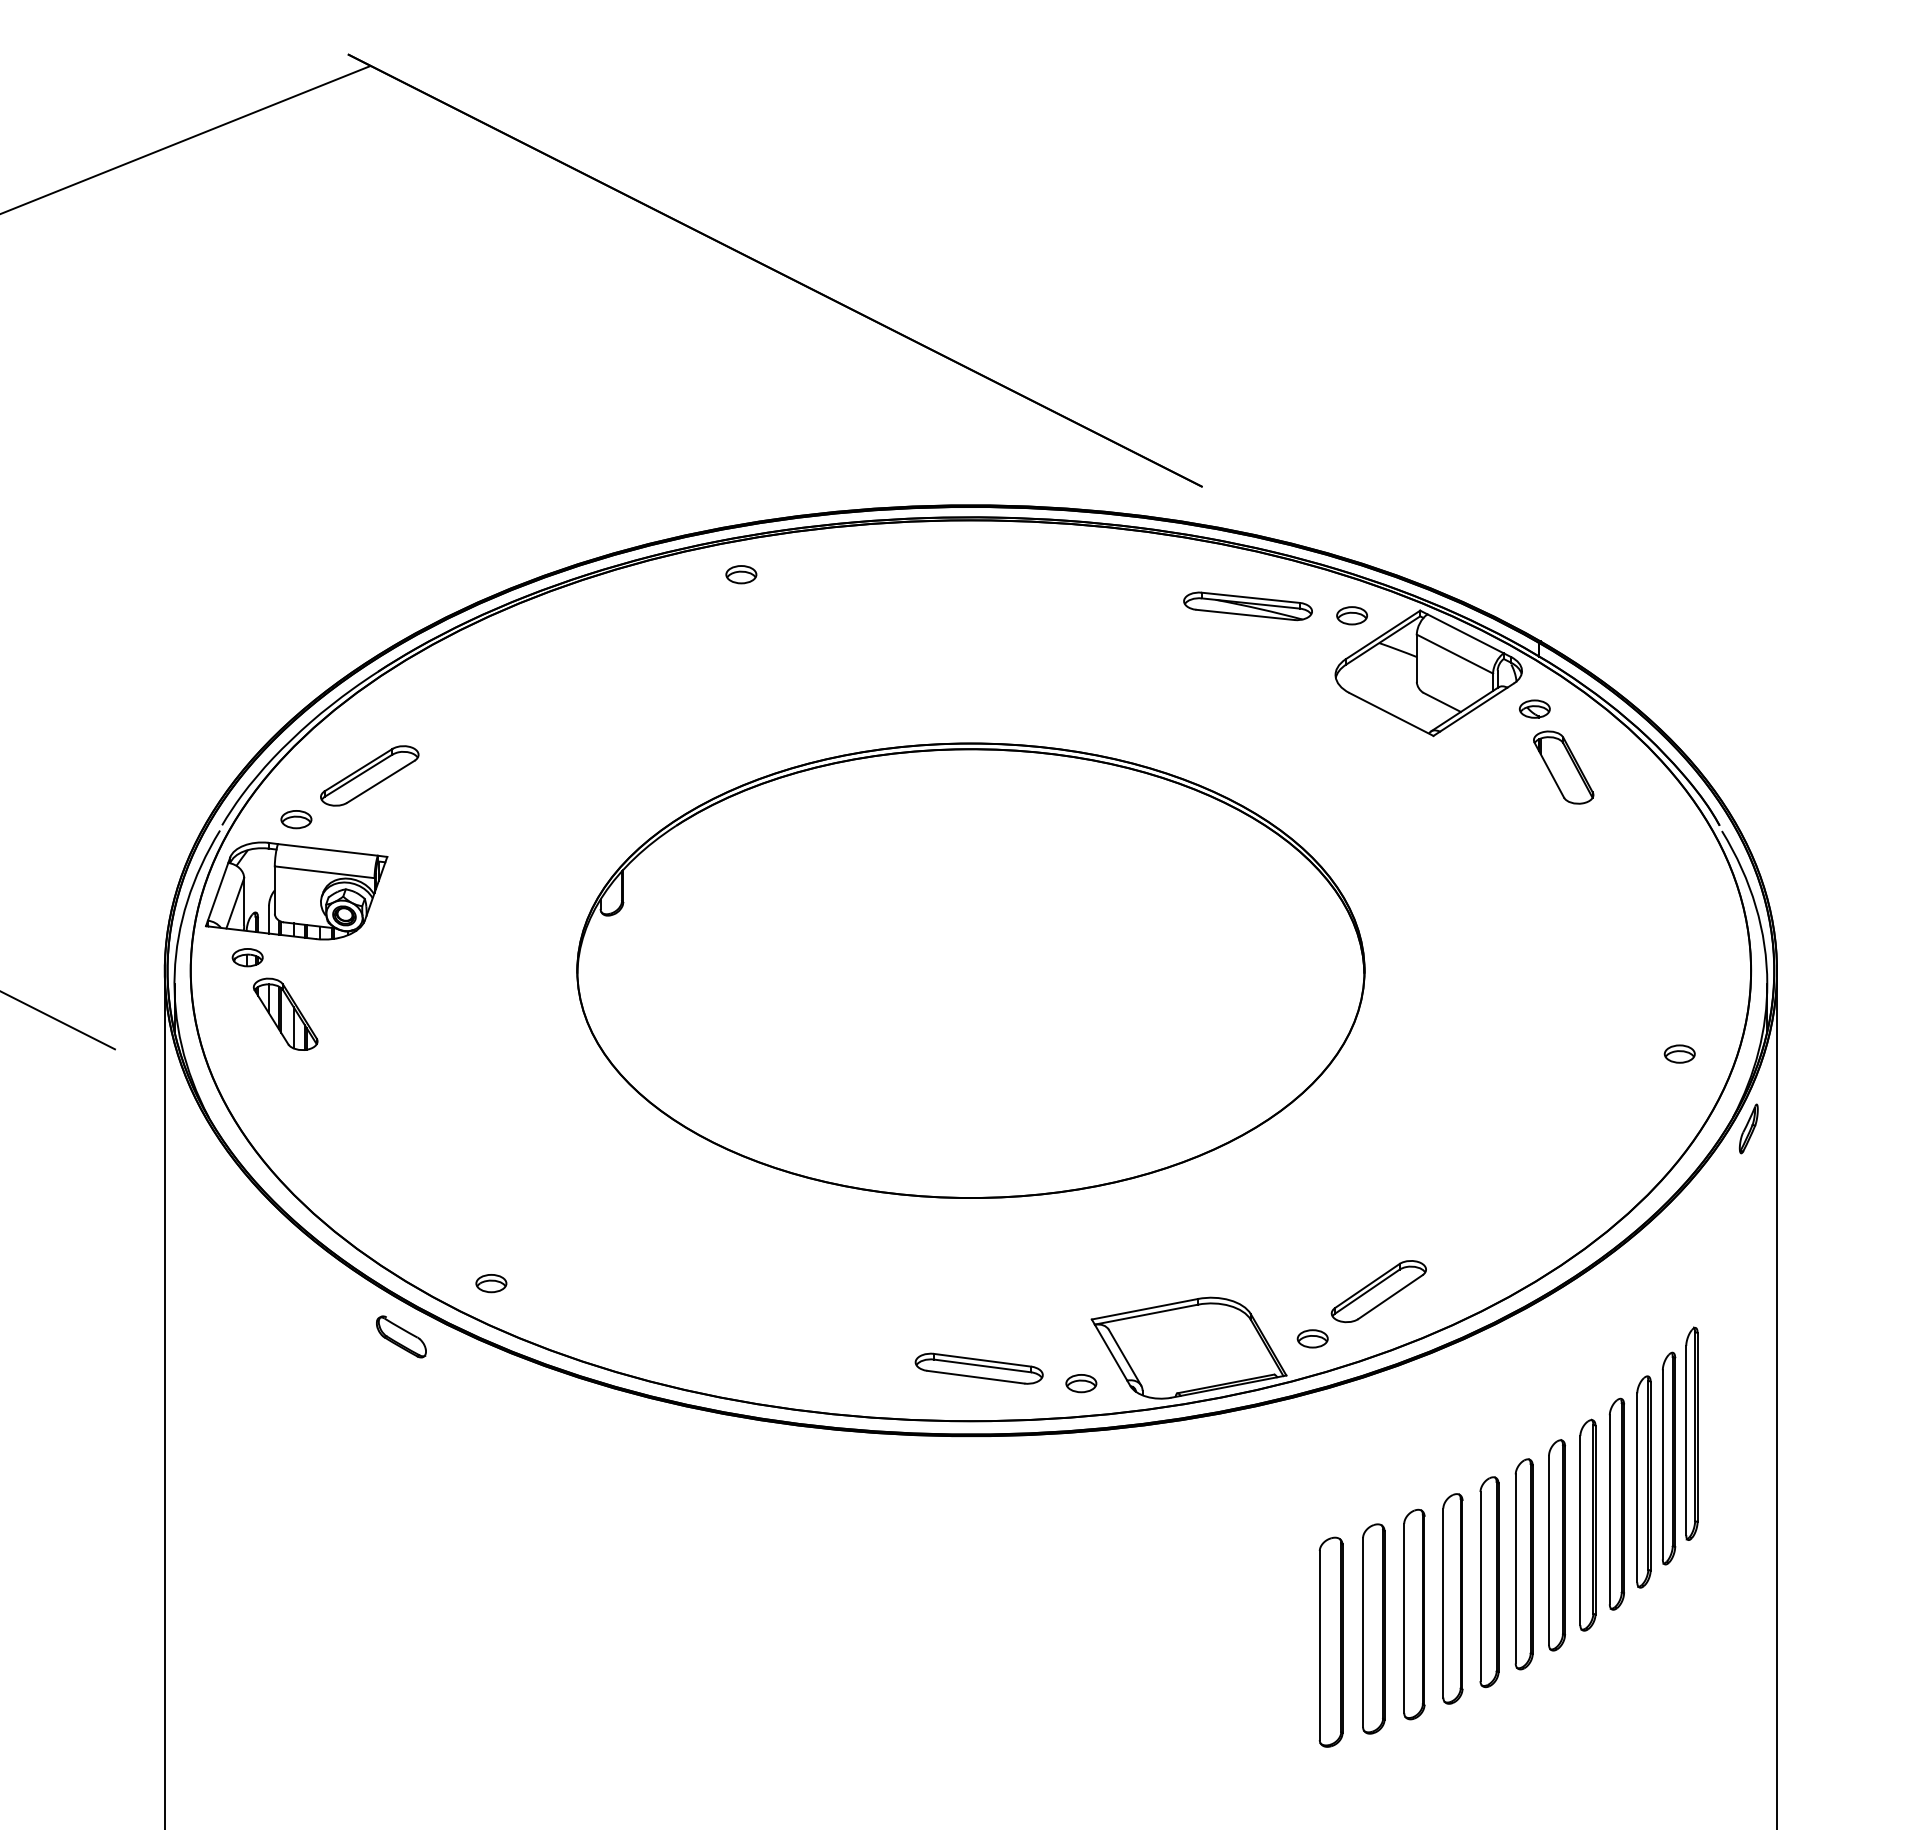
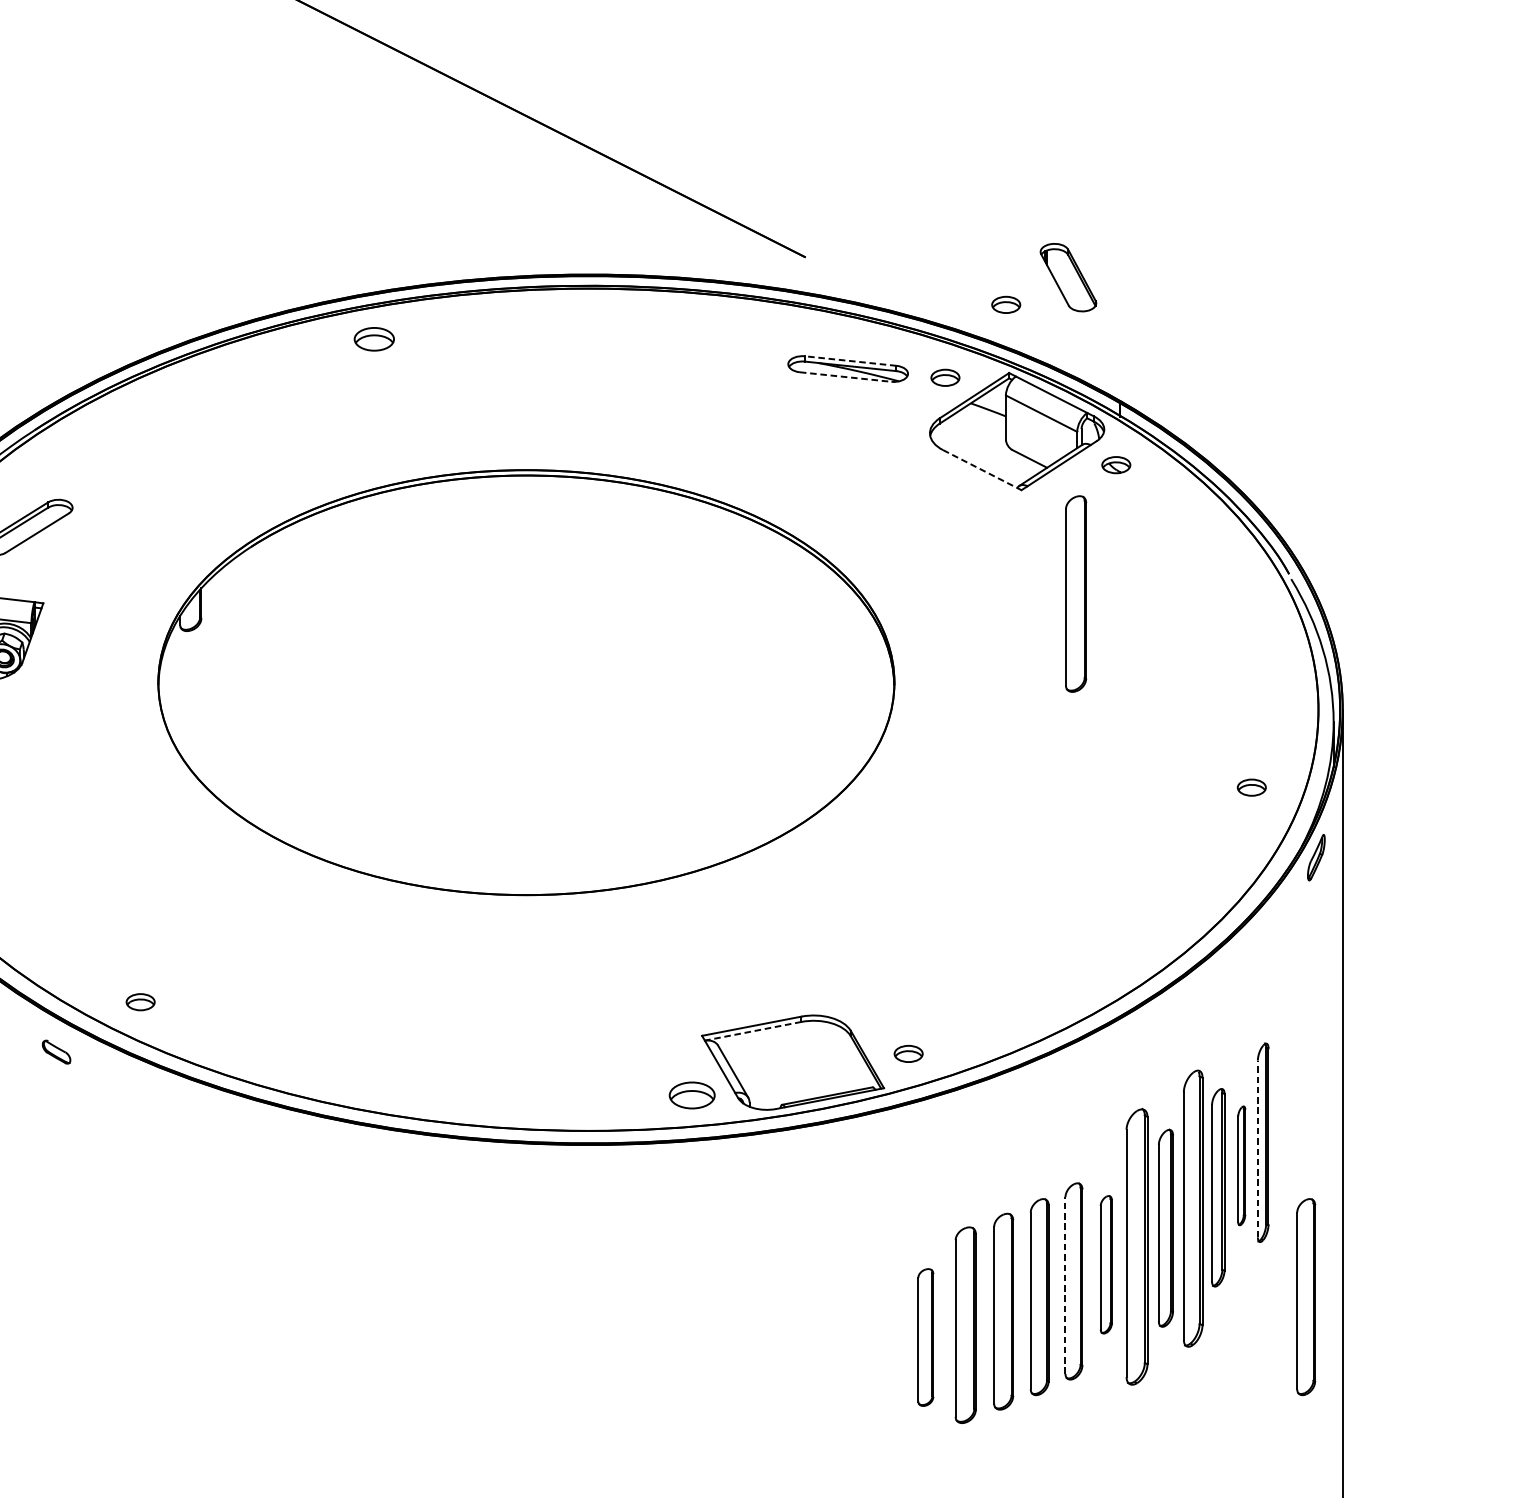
part: (1416, 537) -> (1005, 304), added
part: (741, 574) -> (374, 339), size x1.4
line: (1250, 597) -> (850, 360), solid -> dashed
line: (1245, 614) -> (845, 376), solid -> dashed
line: (1391, 714) -> (982, 470), solid -> dashed
part: (1563, 767) -> (1068, 277), moved
part: (1491, 846) -> (1075, 593), added
part: (970, 970) -> (525, 682), moved
part: (1378, 1291) -> (970, 1009), removed
line: (1146, 1314) -> (753, 1031), solid -> dashed
part: (401, 1336) -> (56, 1051), size x0.6
part: (978, 1368) -> (596, 1081), removed
part: (1081, 1383) -> (692, 1095), size x1.6
line: (1686, 1440) -> (1258, 1148), solid -> dashed
part: (1668, 1458) -> (1241, 1165), size x0.6
part: (1616, 1503) -> (1192, 1207), size x1.4
part: (1556, 1545) -> (1136, 1247), size x1.4
part: (1523, 1564) -> (1105, 1264), size x0.7
line: (1480, 1586) -> (1065, 1285), solid -> dashed
part: (1737, 1598) -> (1305, 1296), added
part: (1330, 1641) -> (925, 1336), size x0.7

